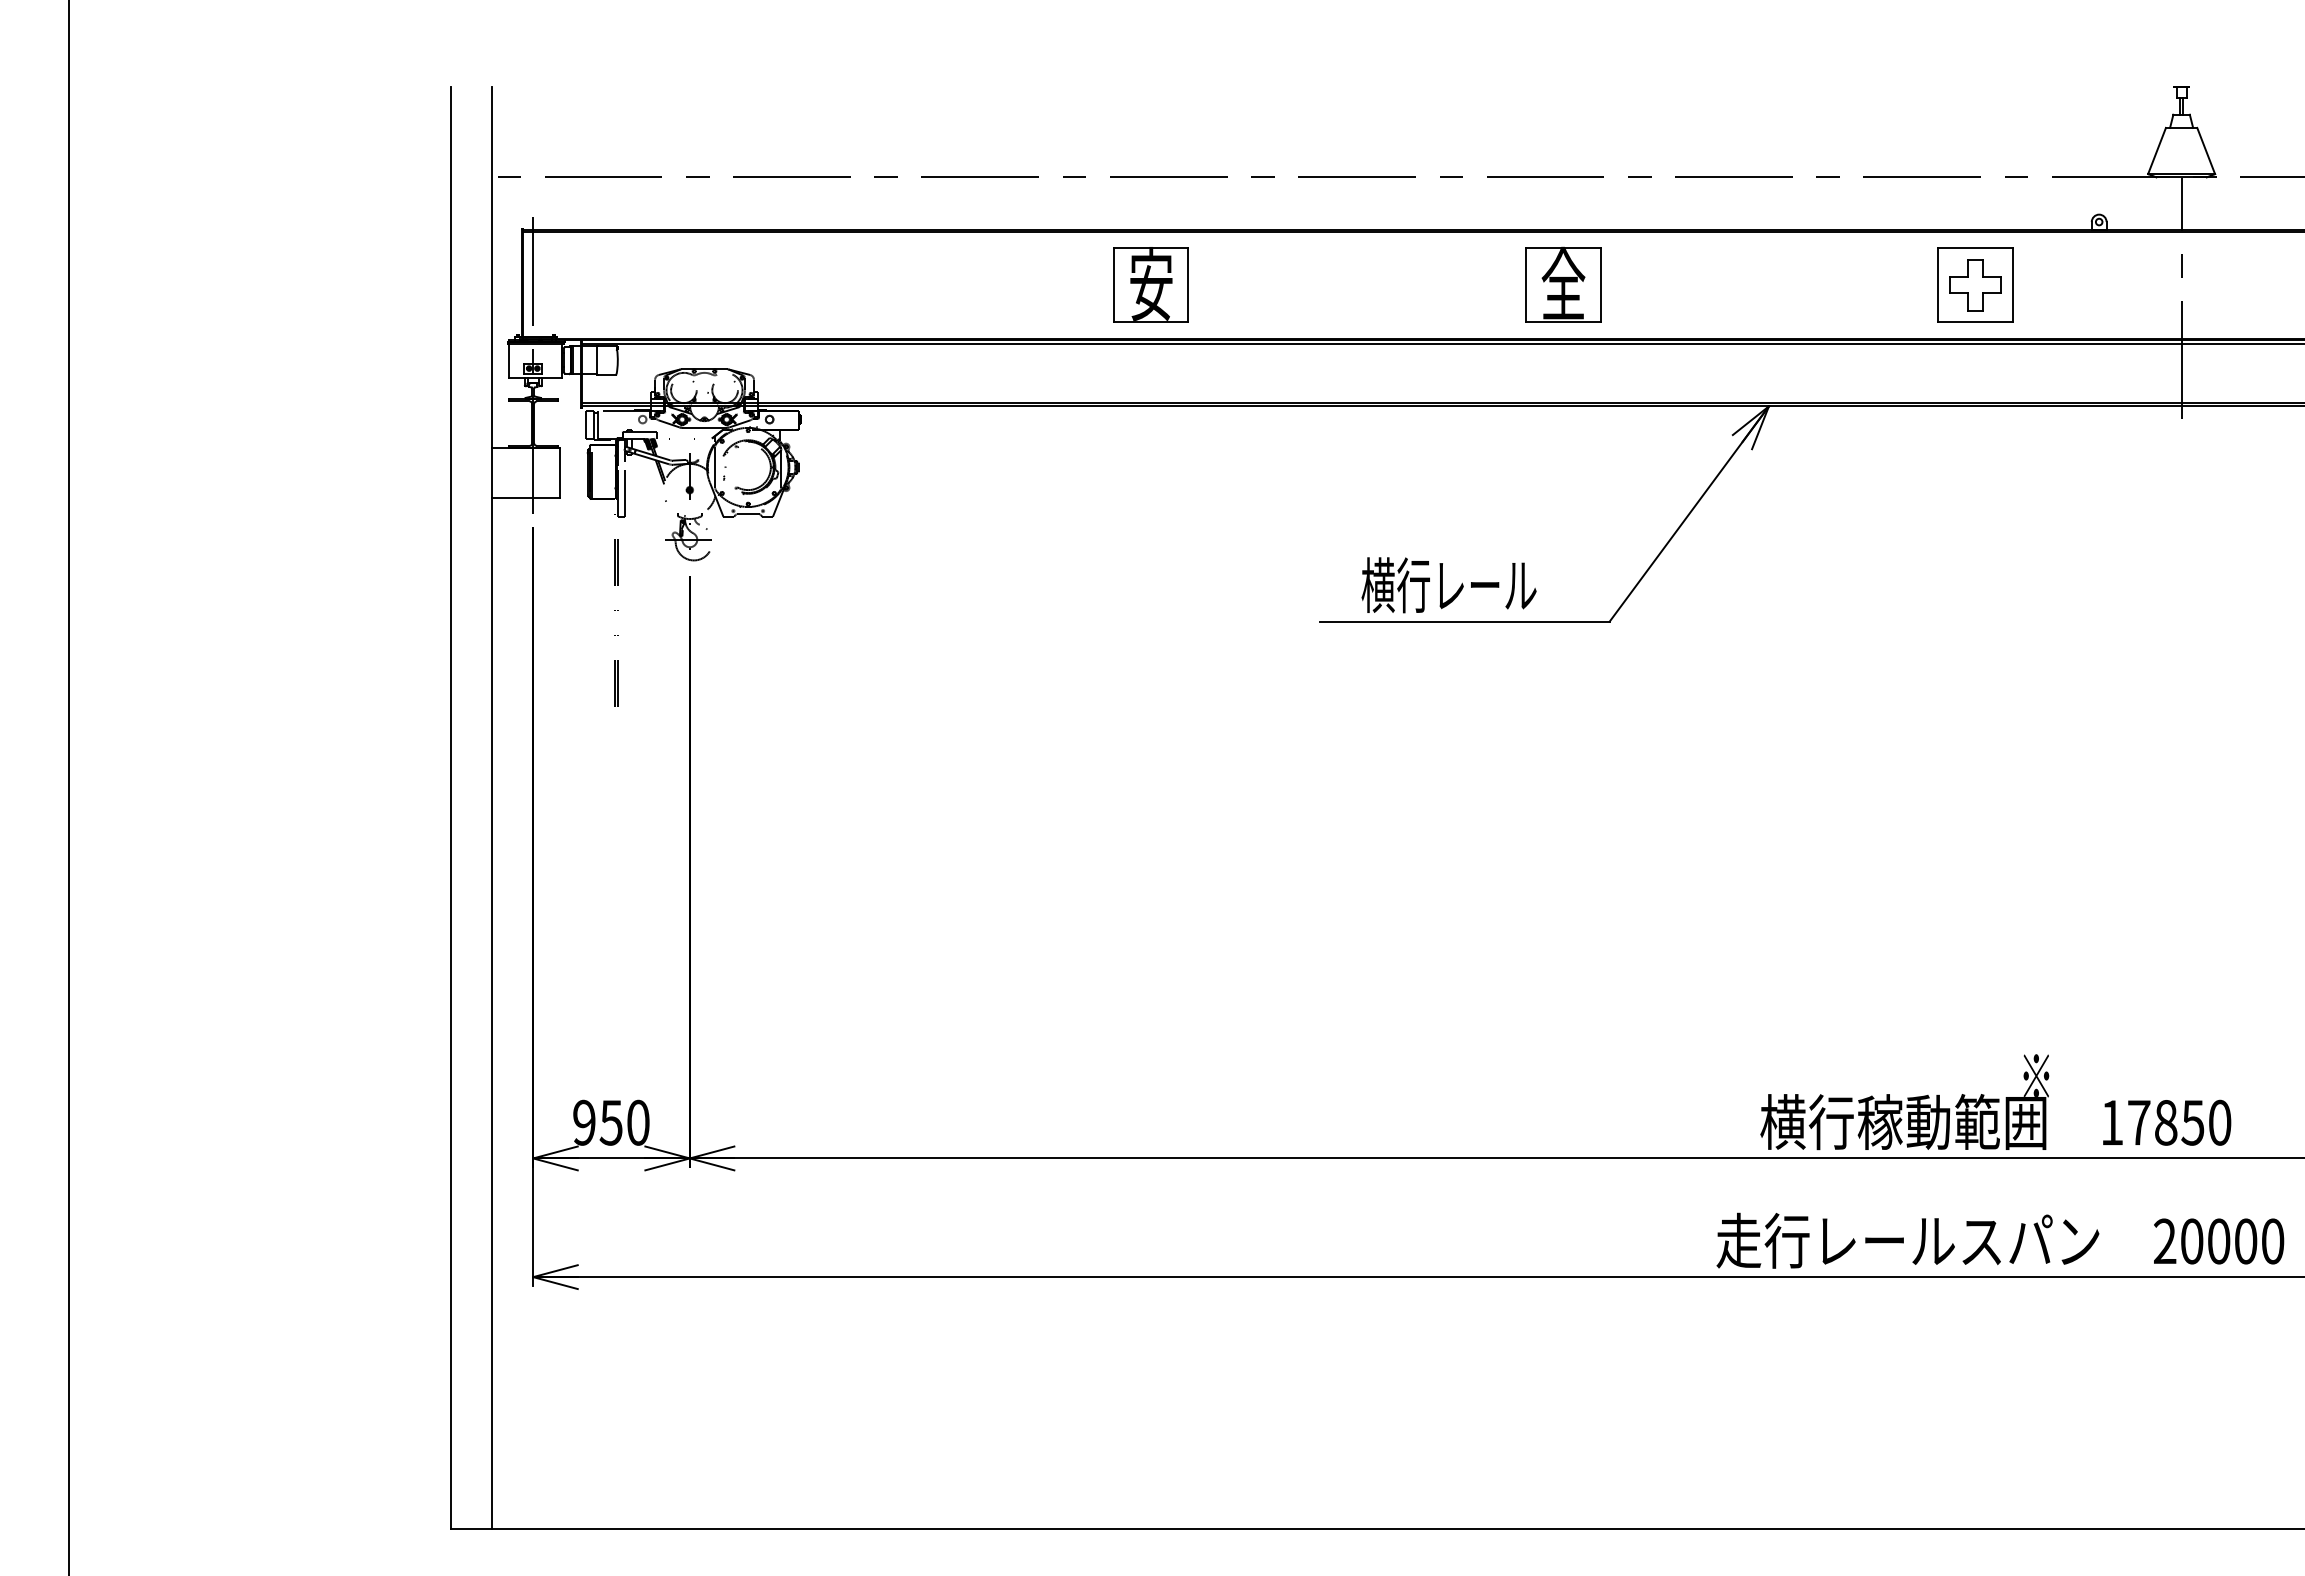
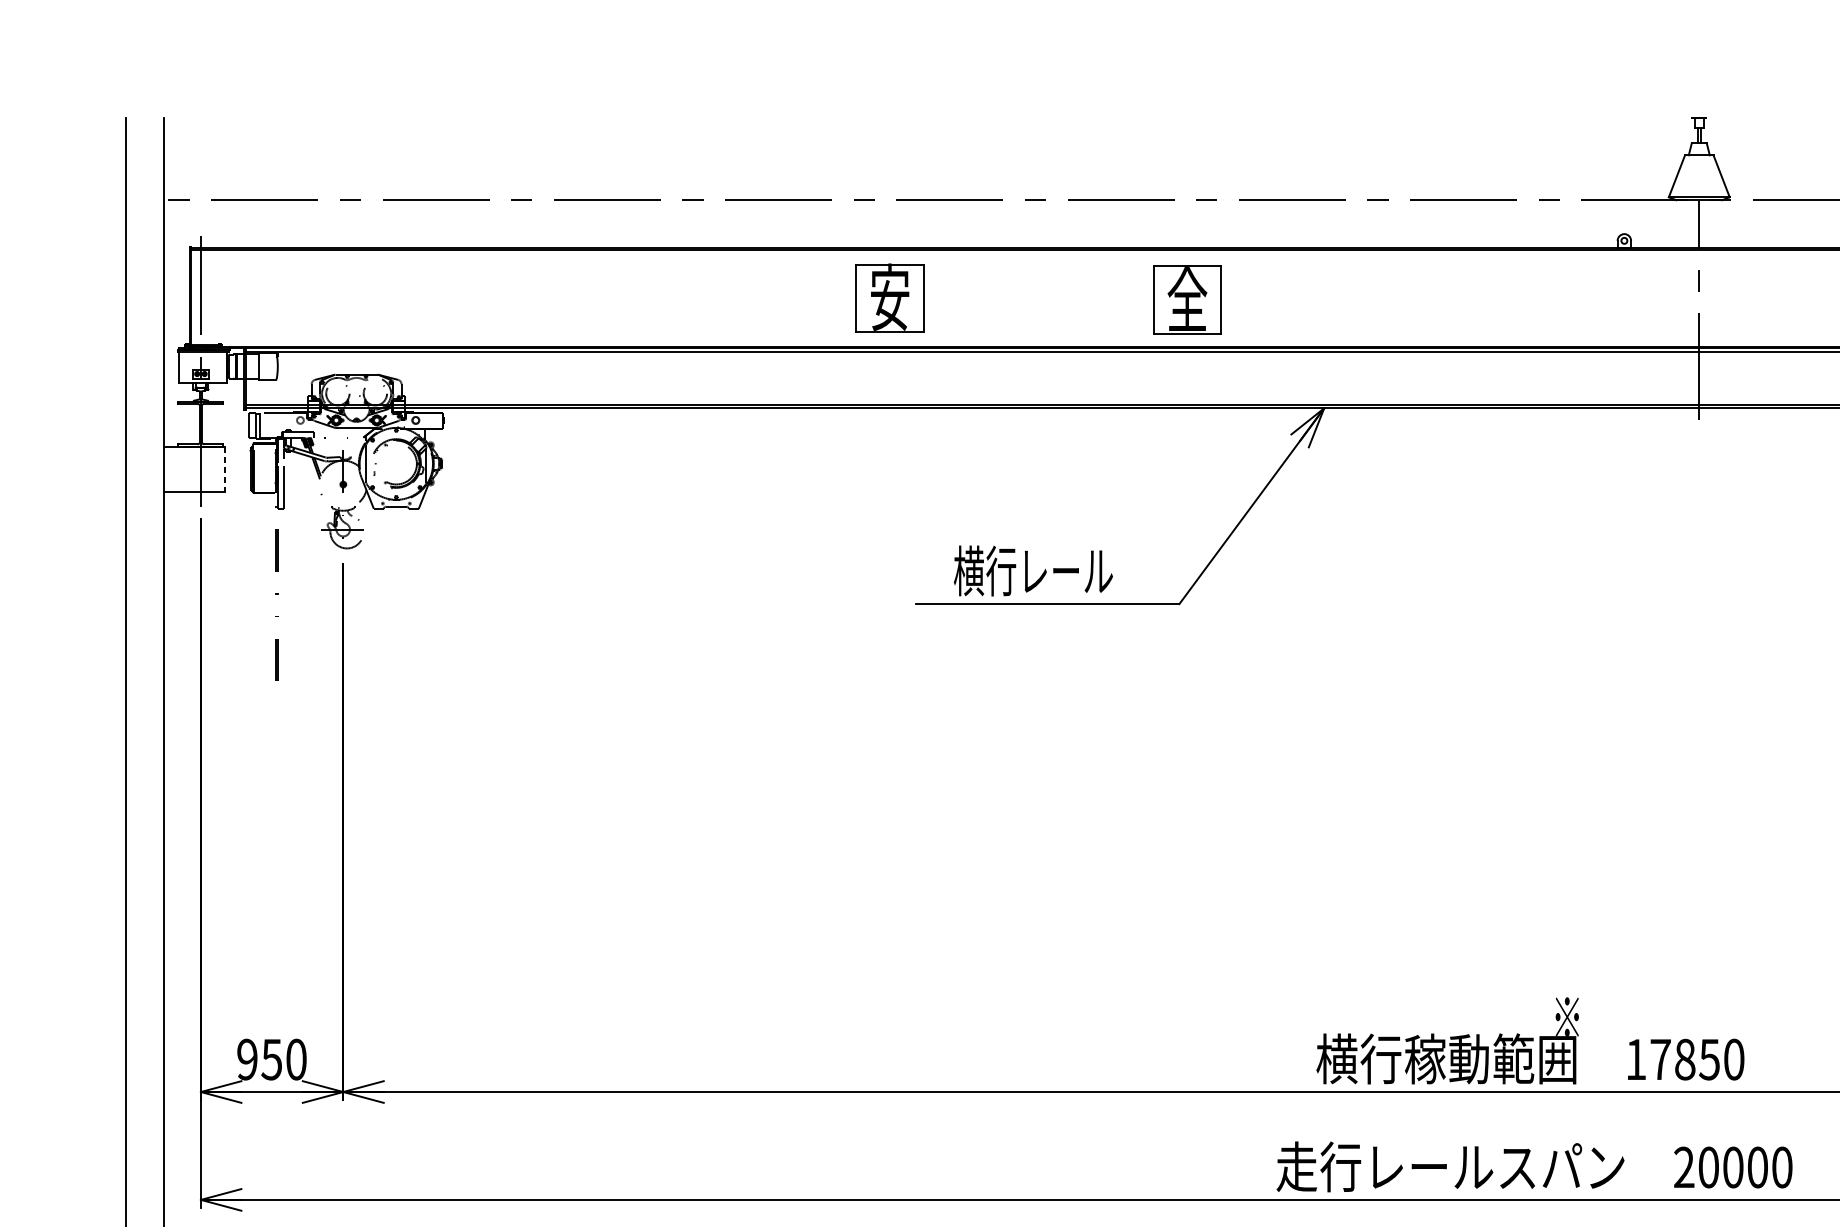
part: (1150, 284) -> (889, 297), moved
part: (1563, 284) -> (1187, 299), moved
part: (1975, 284) -> (1511, 297), removed
line: (559, 473) -> (224, 469), solid -> dashed

